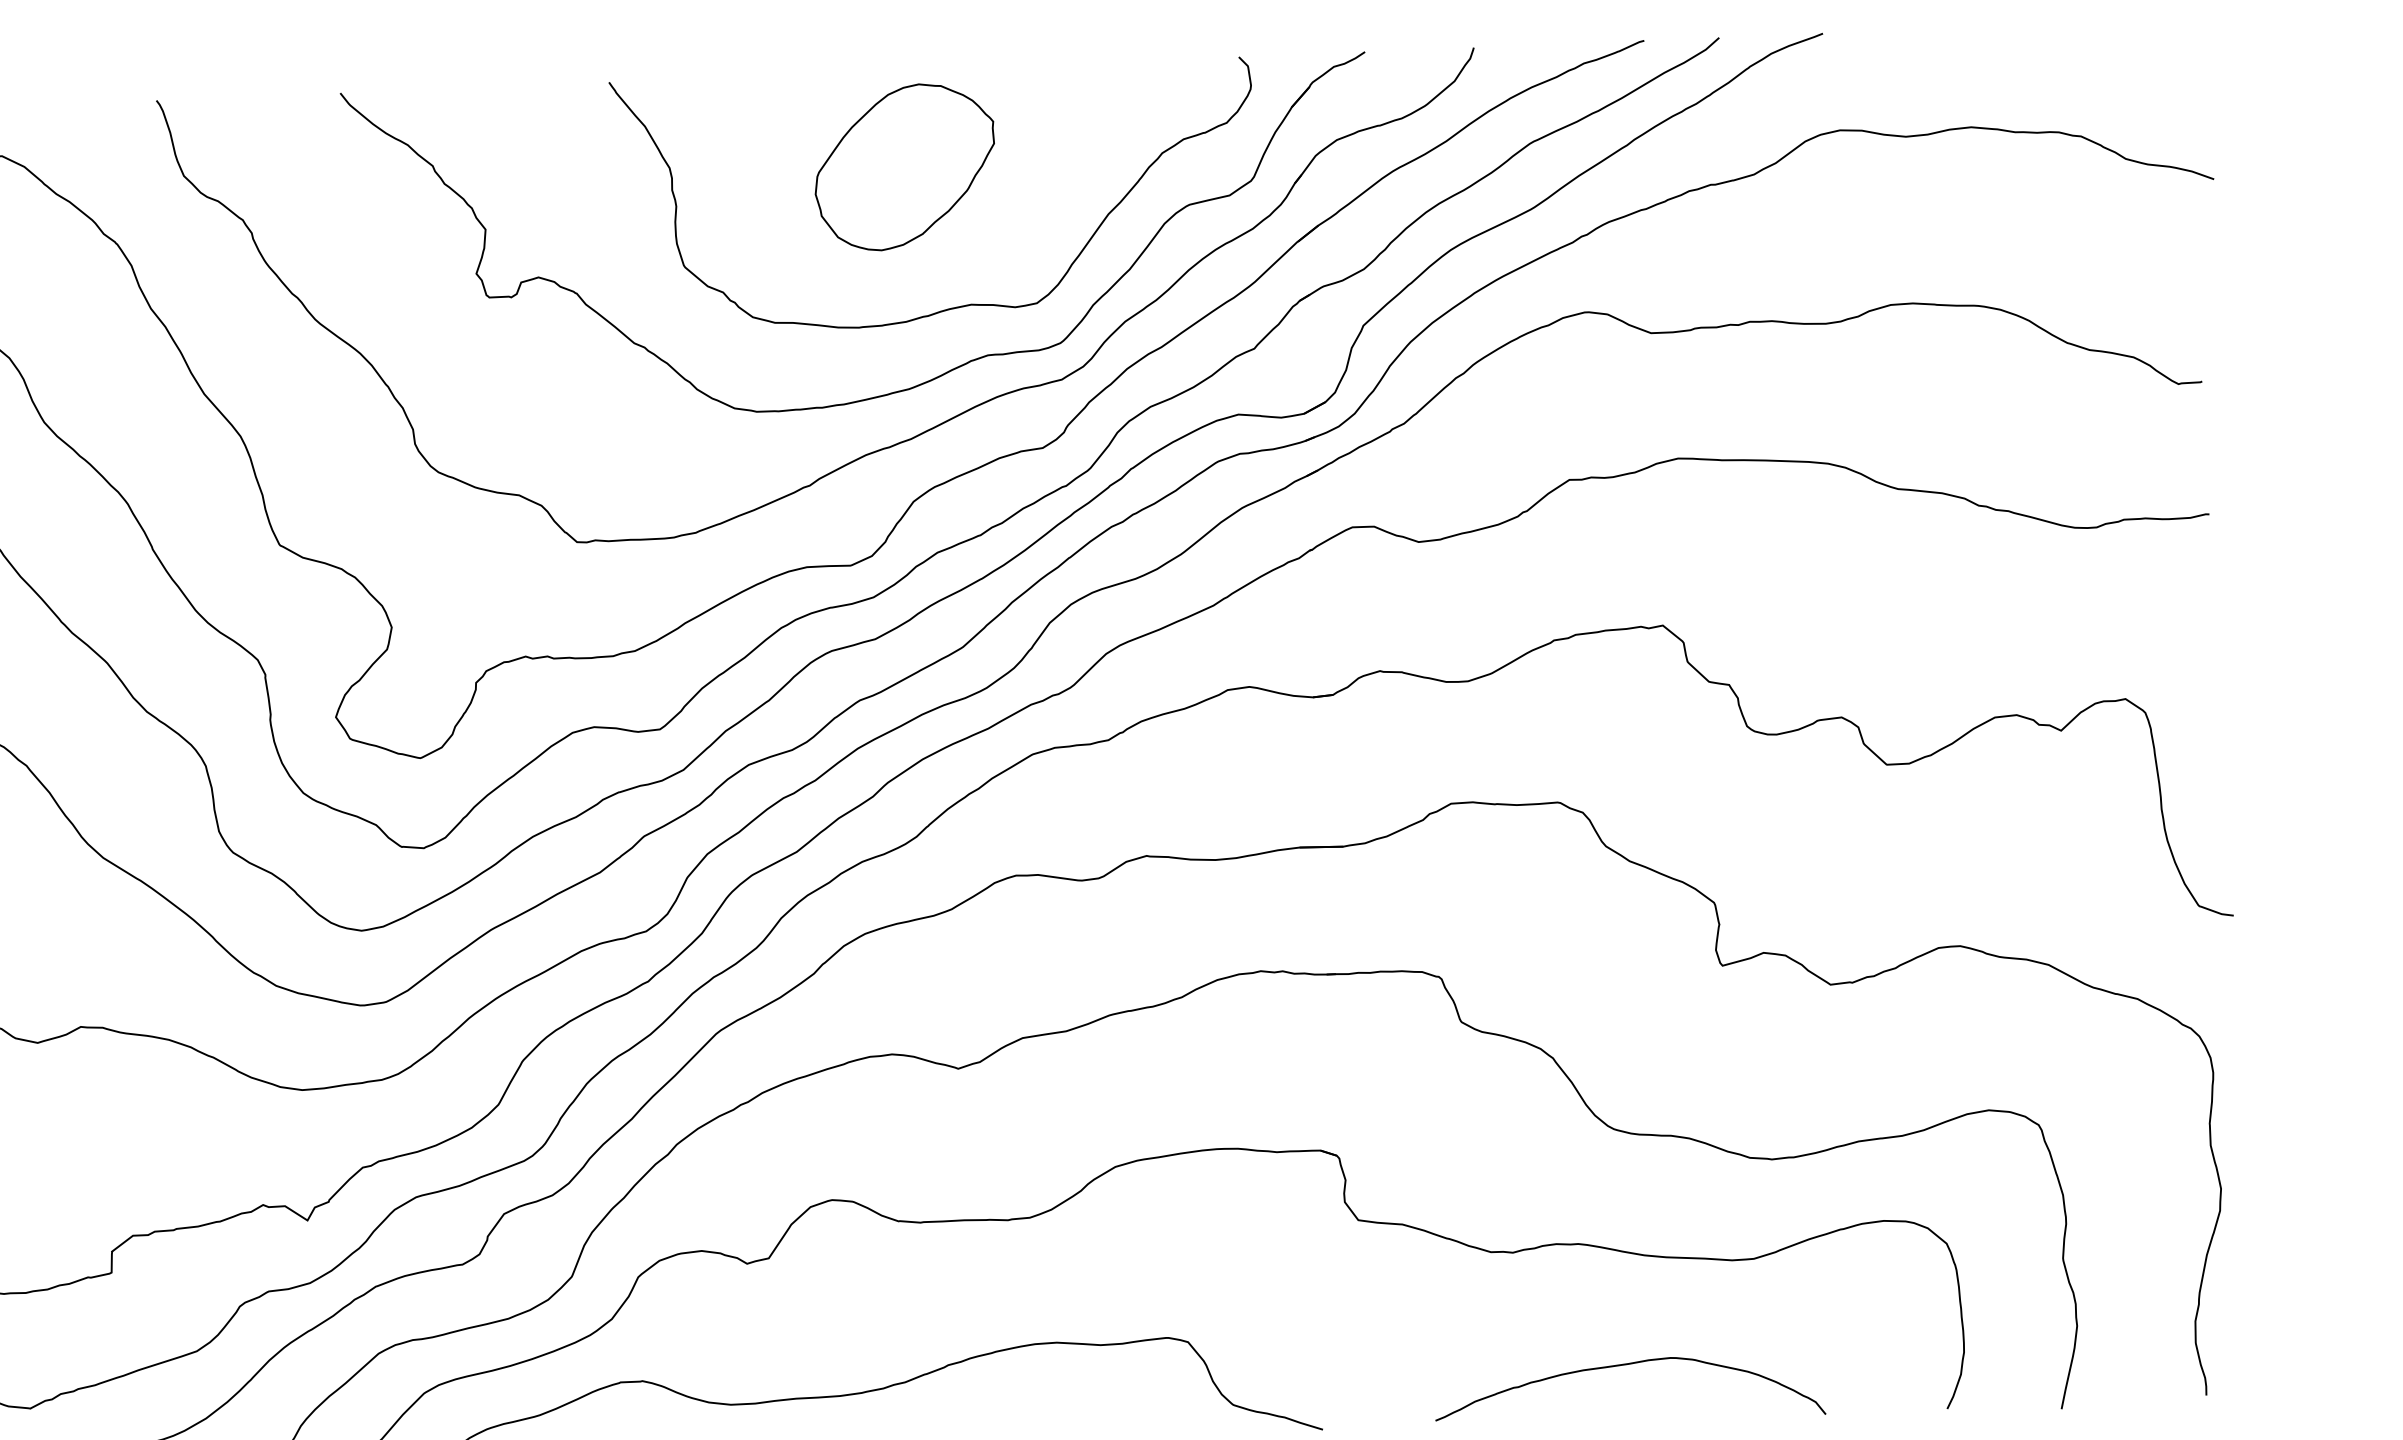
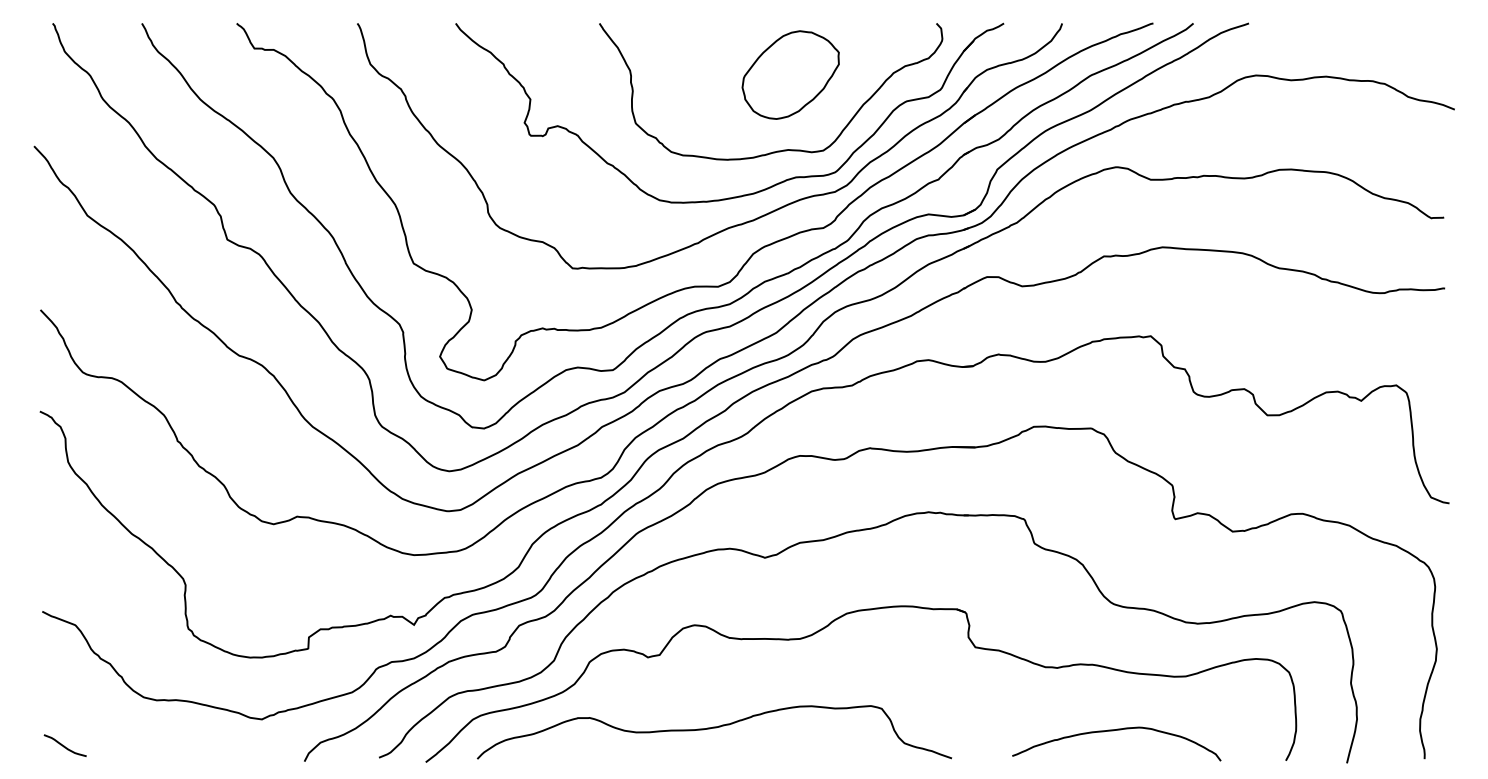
part: (904, 166) -> (790, 74), moved

